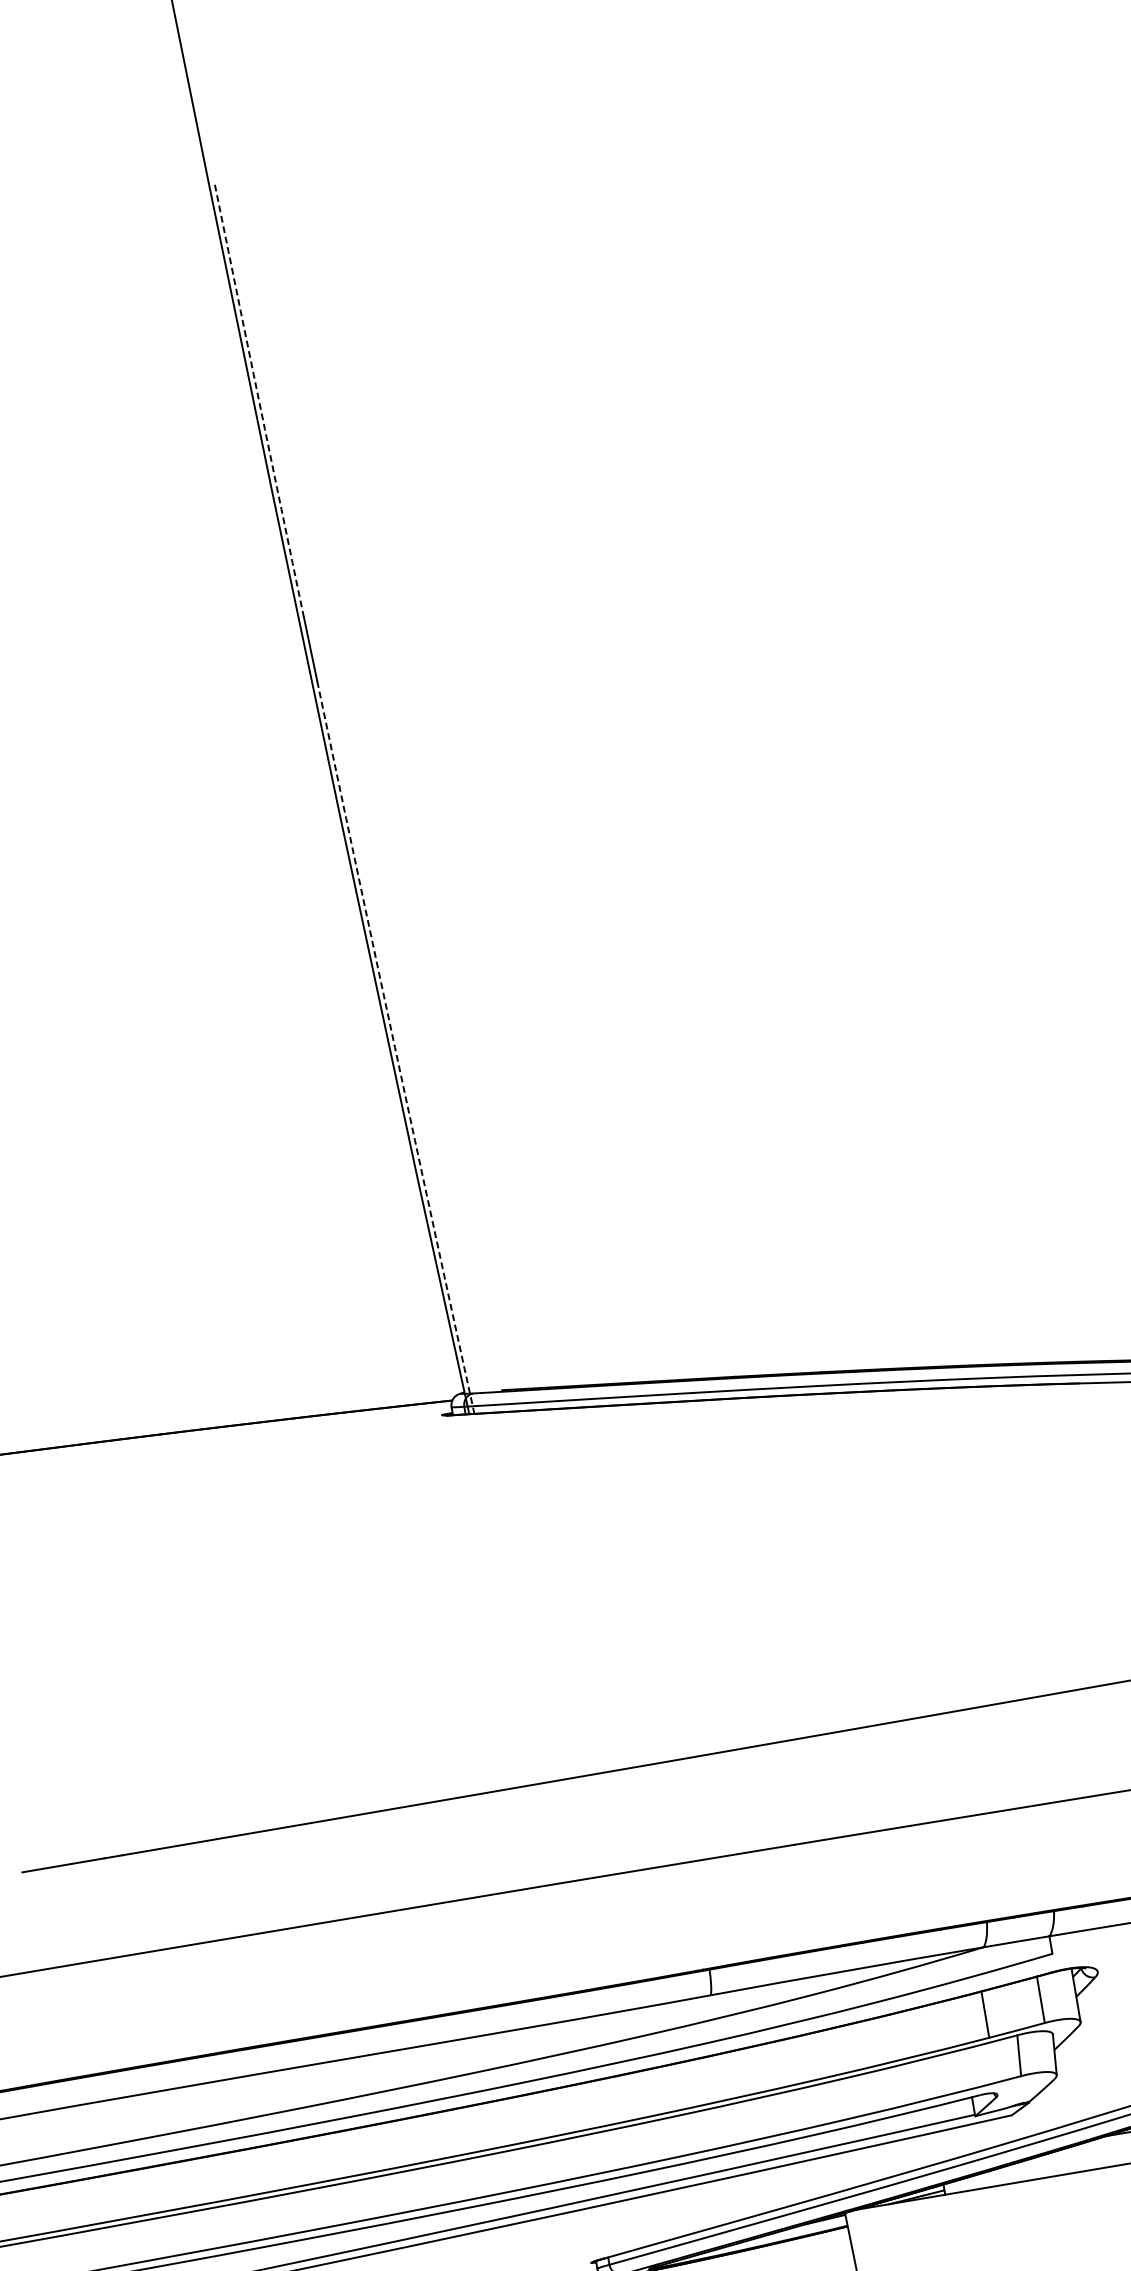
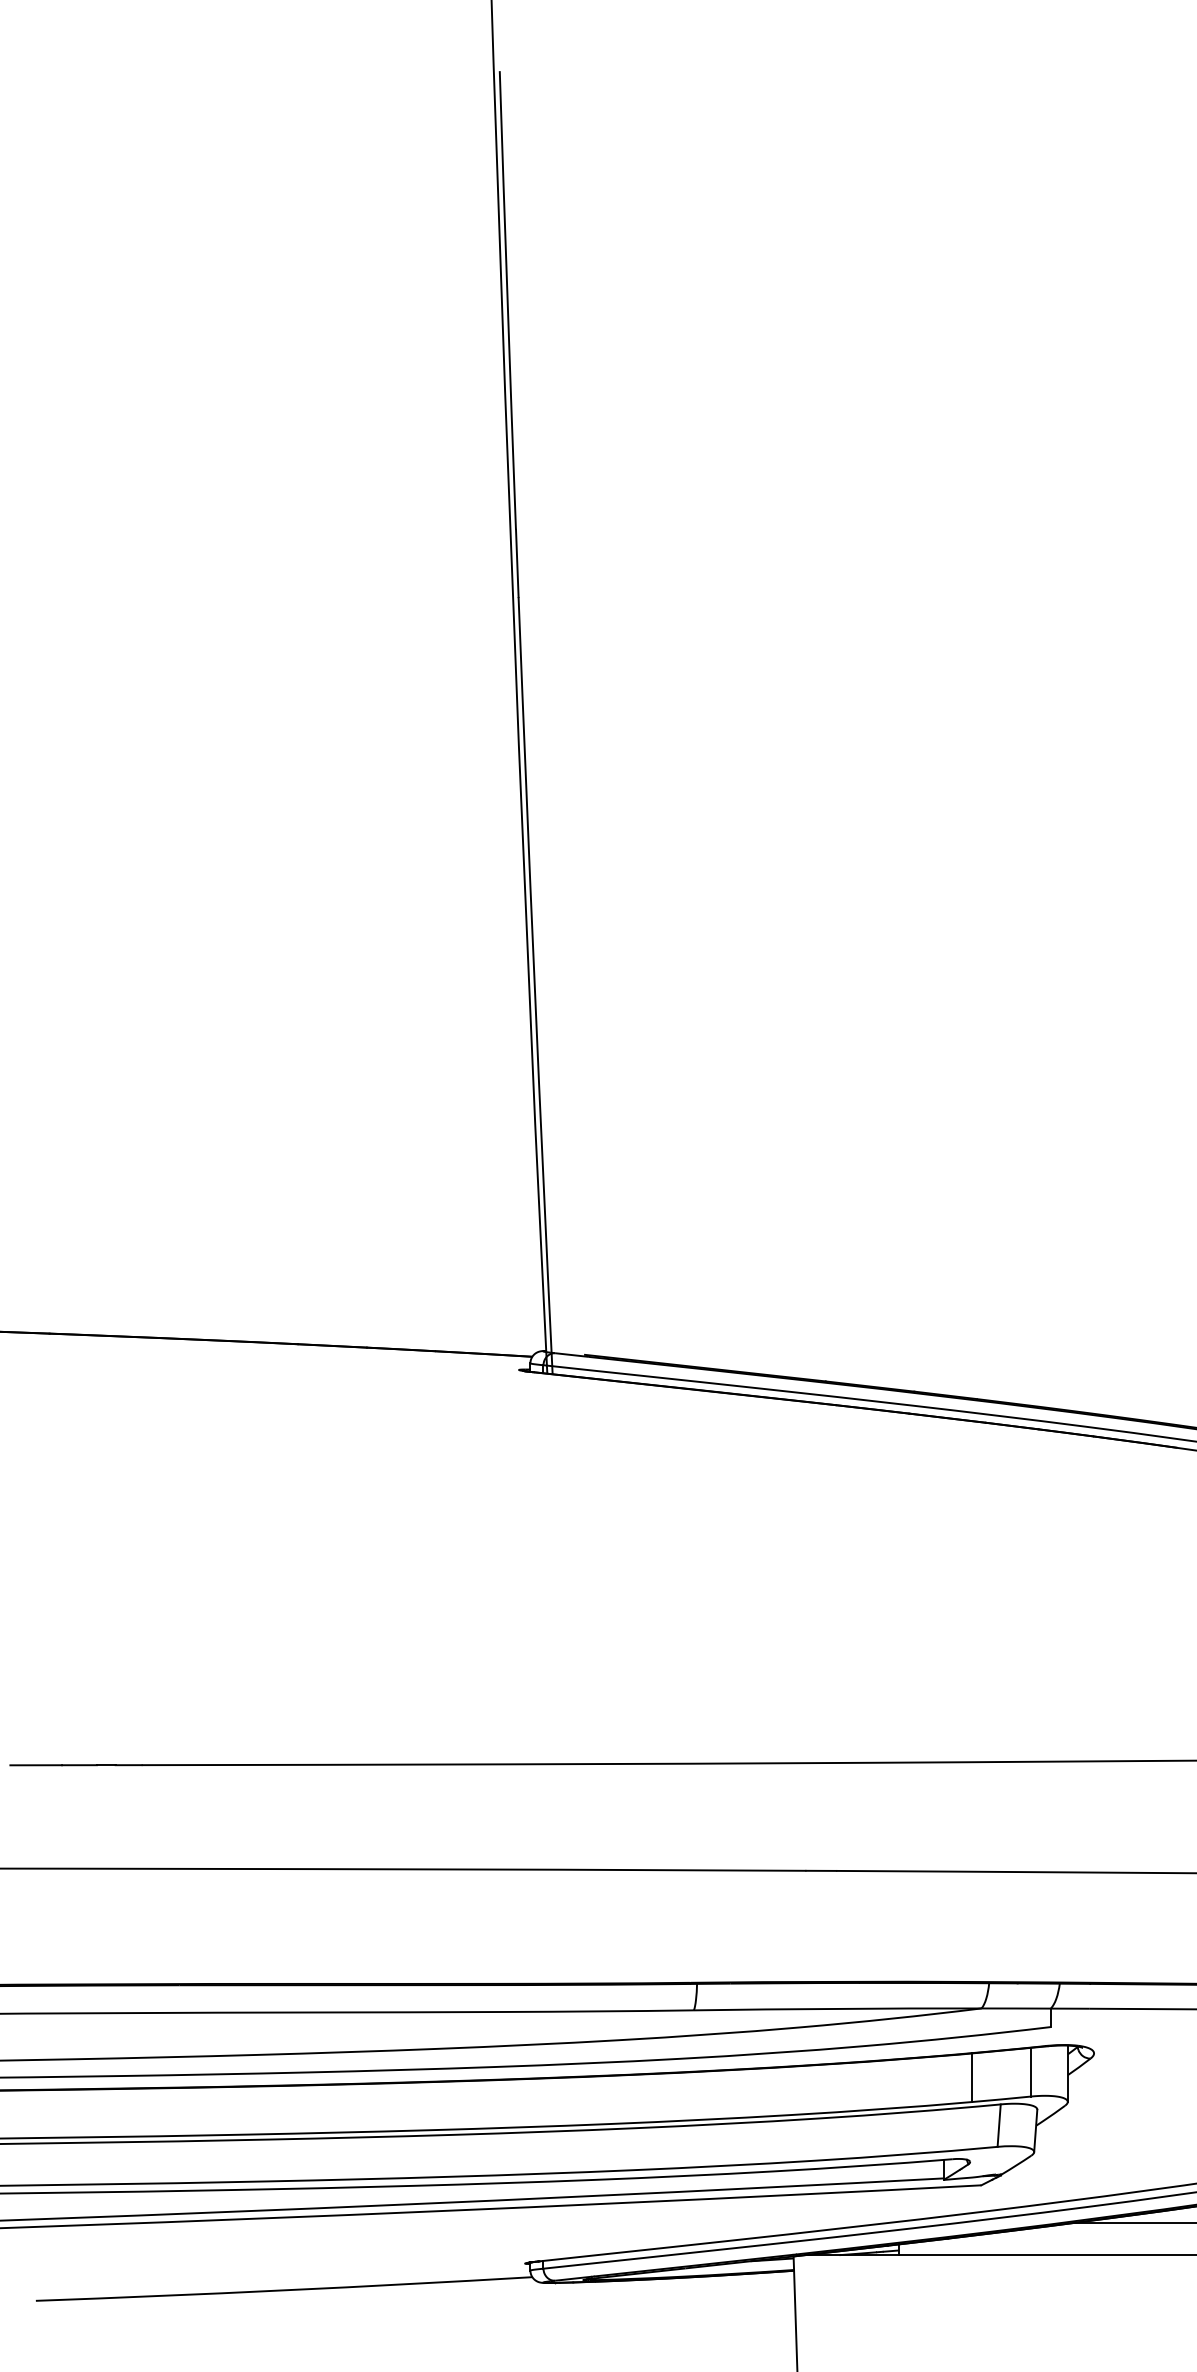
arc: (259, 401) -> (507, 300), dashed -> solid
arc: (394, 1047) -> (534, 985), dashed -> solid

